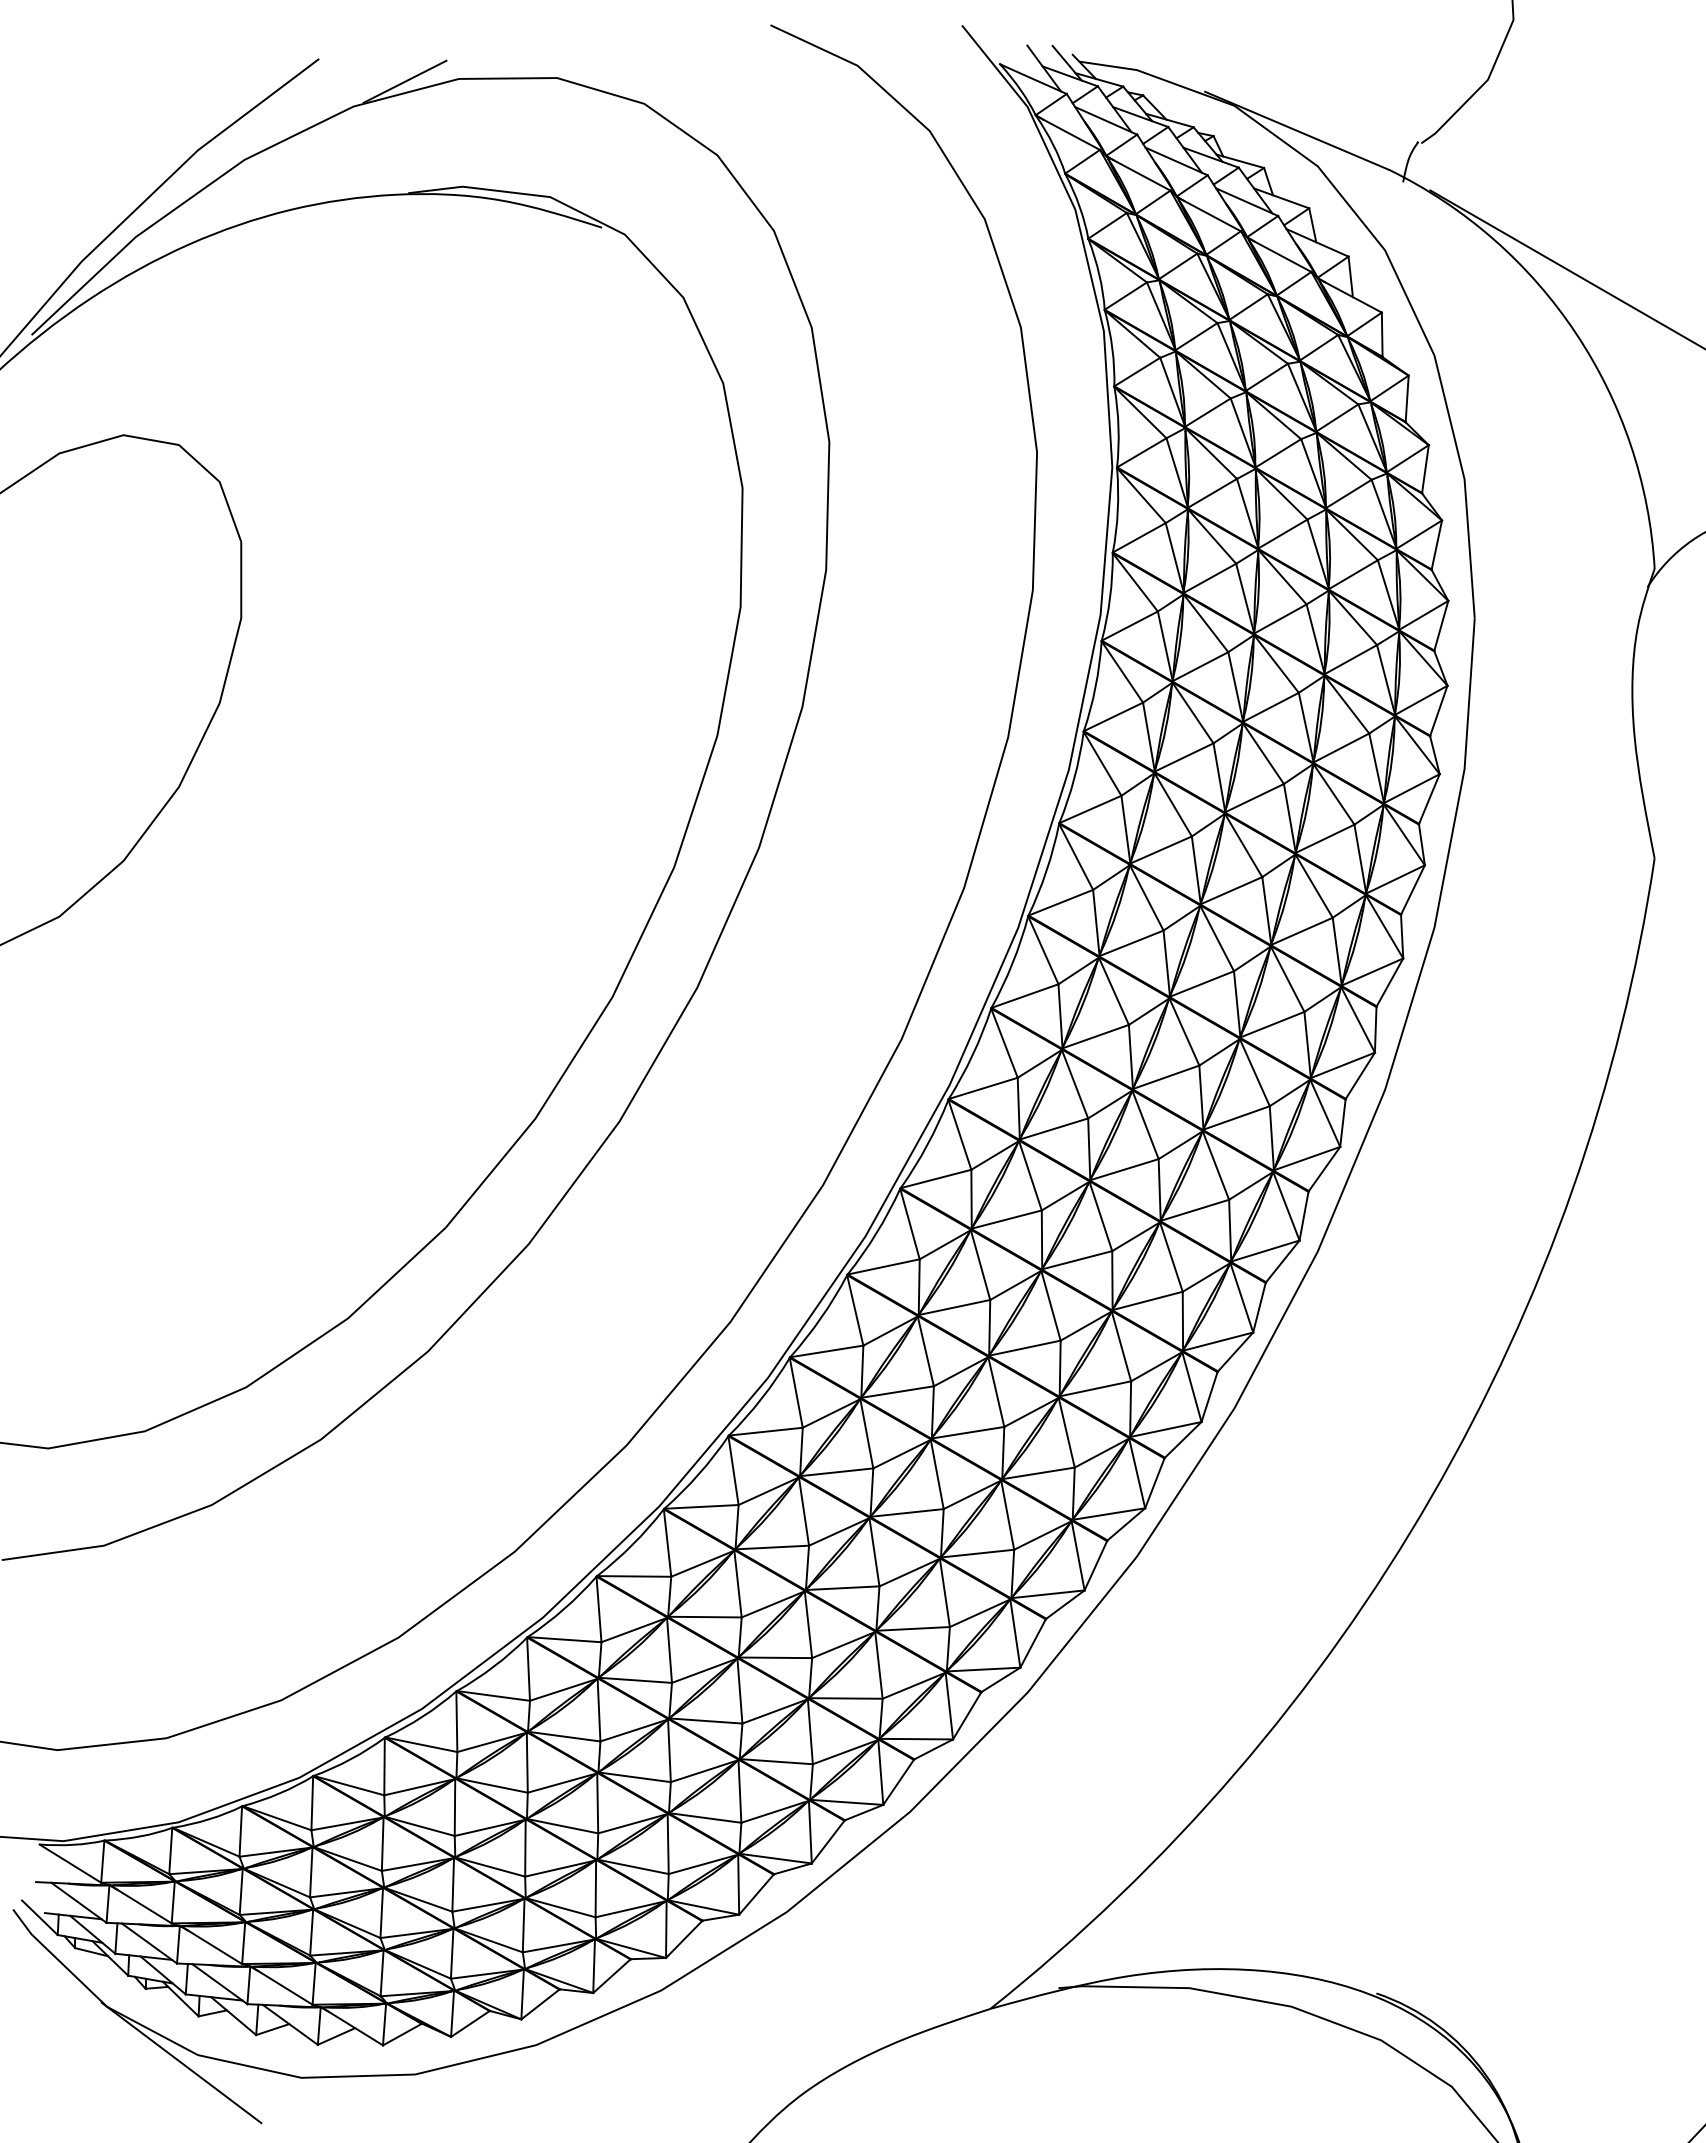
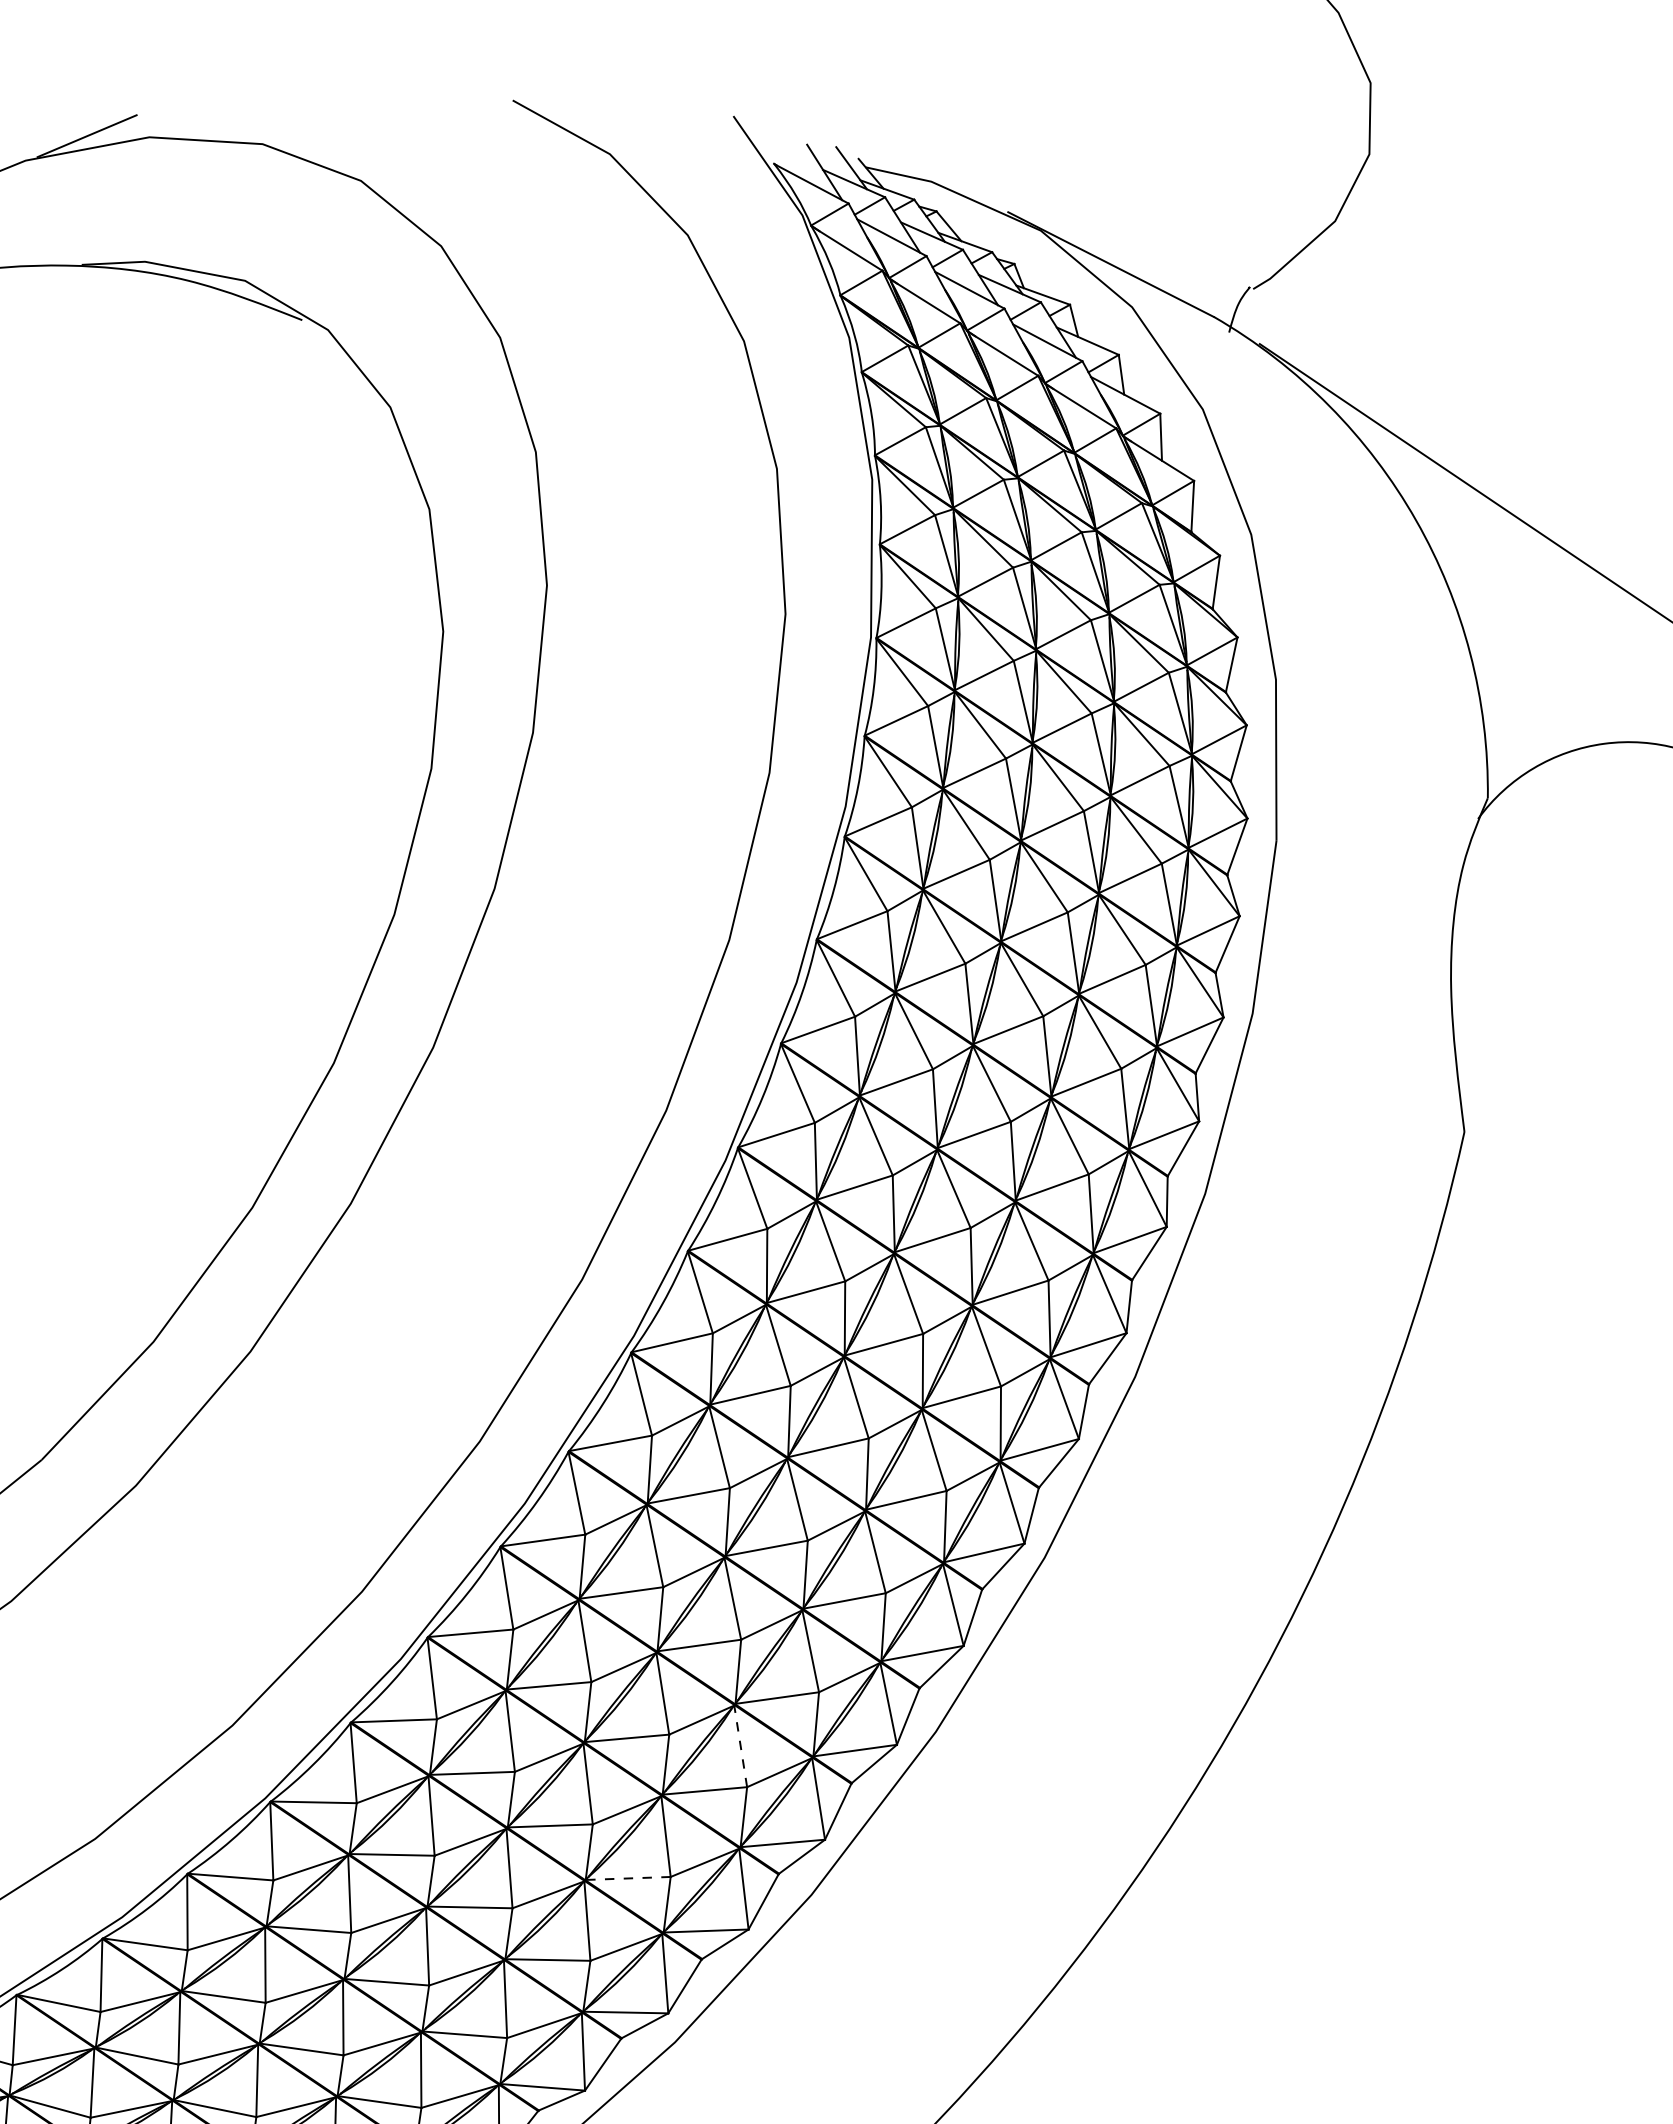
line: (1066, 1432) -> (740, 1746), solid -> dashed
line: (977, 1553) -> (628, 1878), solid -> dashed

